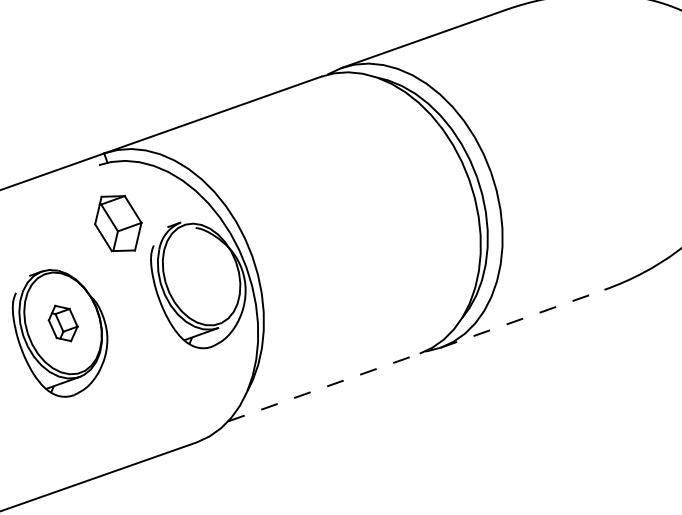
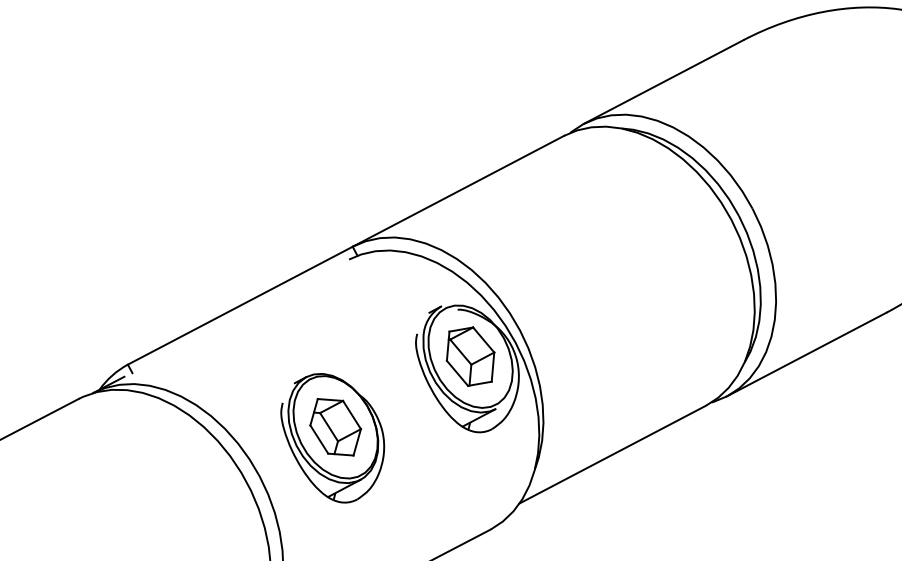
part: (118, 223) -> (470, 356), moved
line: (523, 318) -> (807, 354), dashed -> solid
part: (62, 323) -> (335, 427), size x1.67
line: (324, 387) -> (613, 454), dashed -> solid

